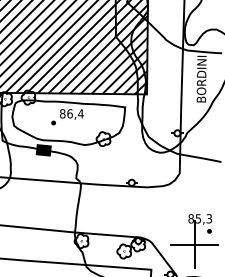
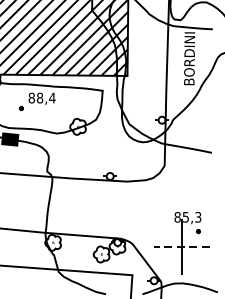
text: (69, 113) -> (39, 97), 86,4 -> 88,4
line: (194, 244) -> (181, 246), solid -> dashed

